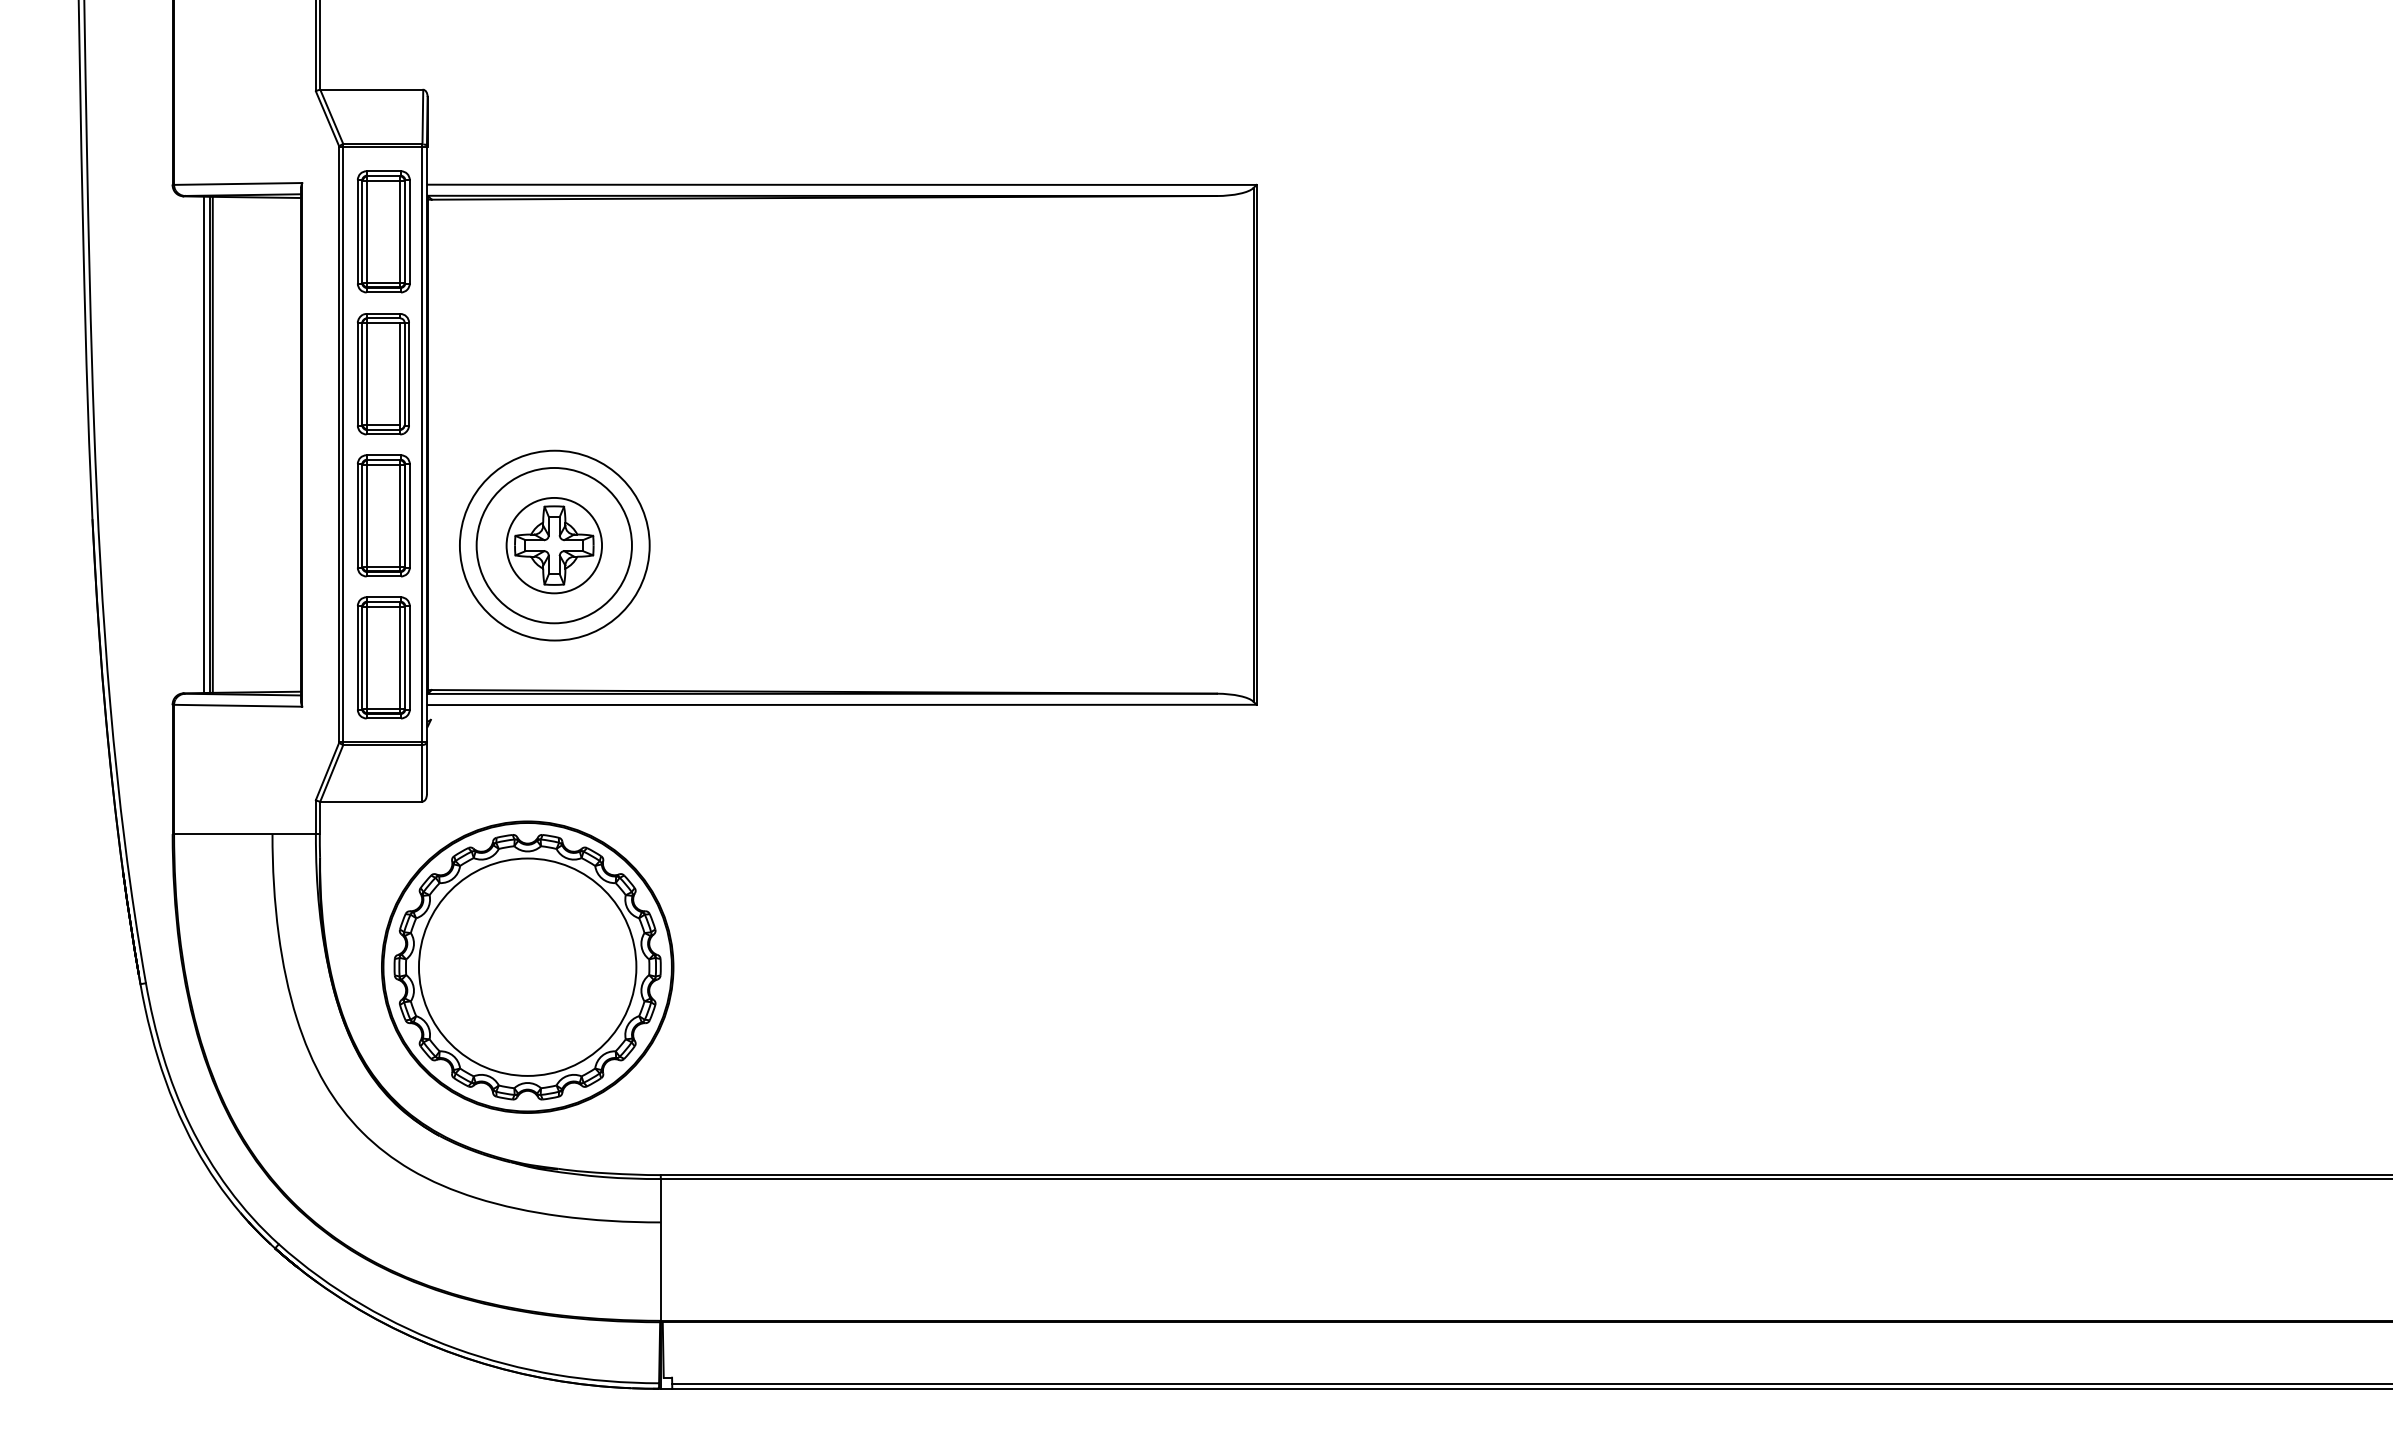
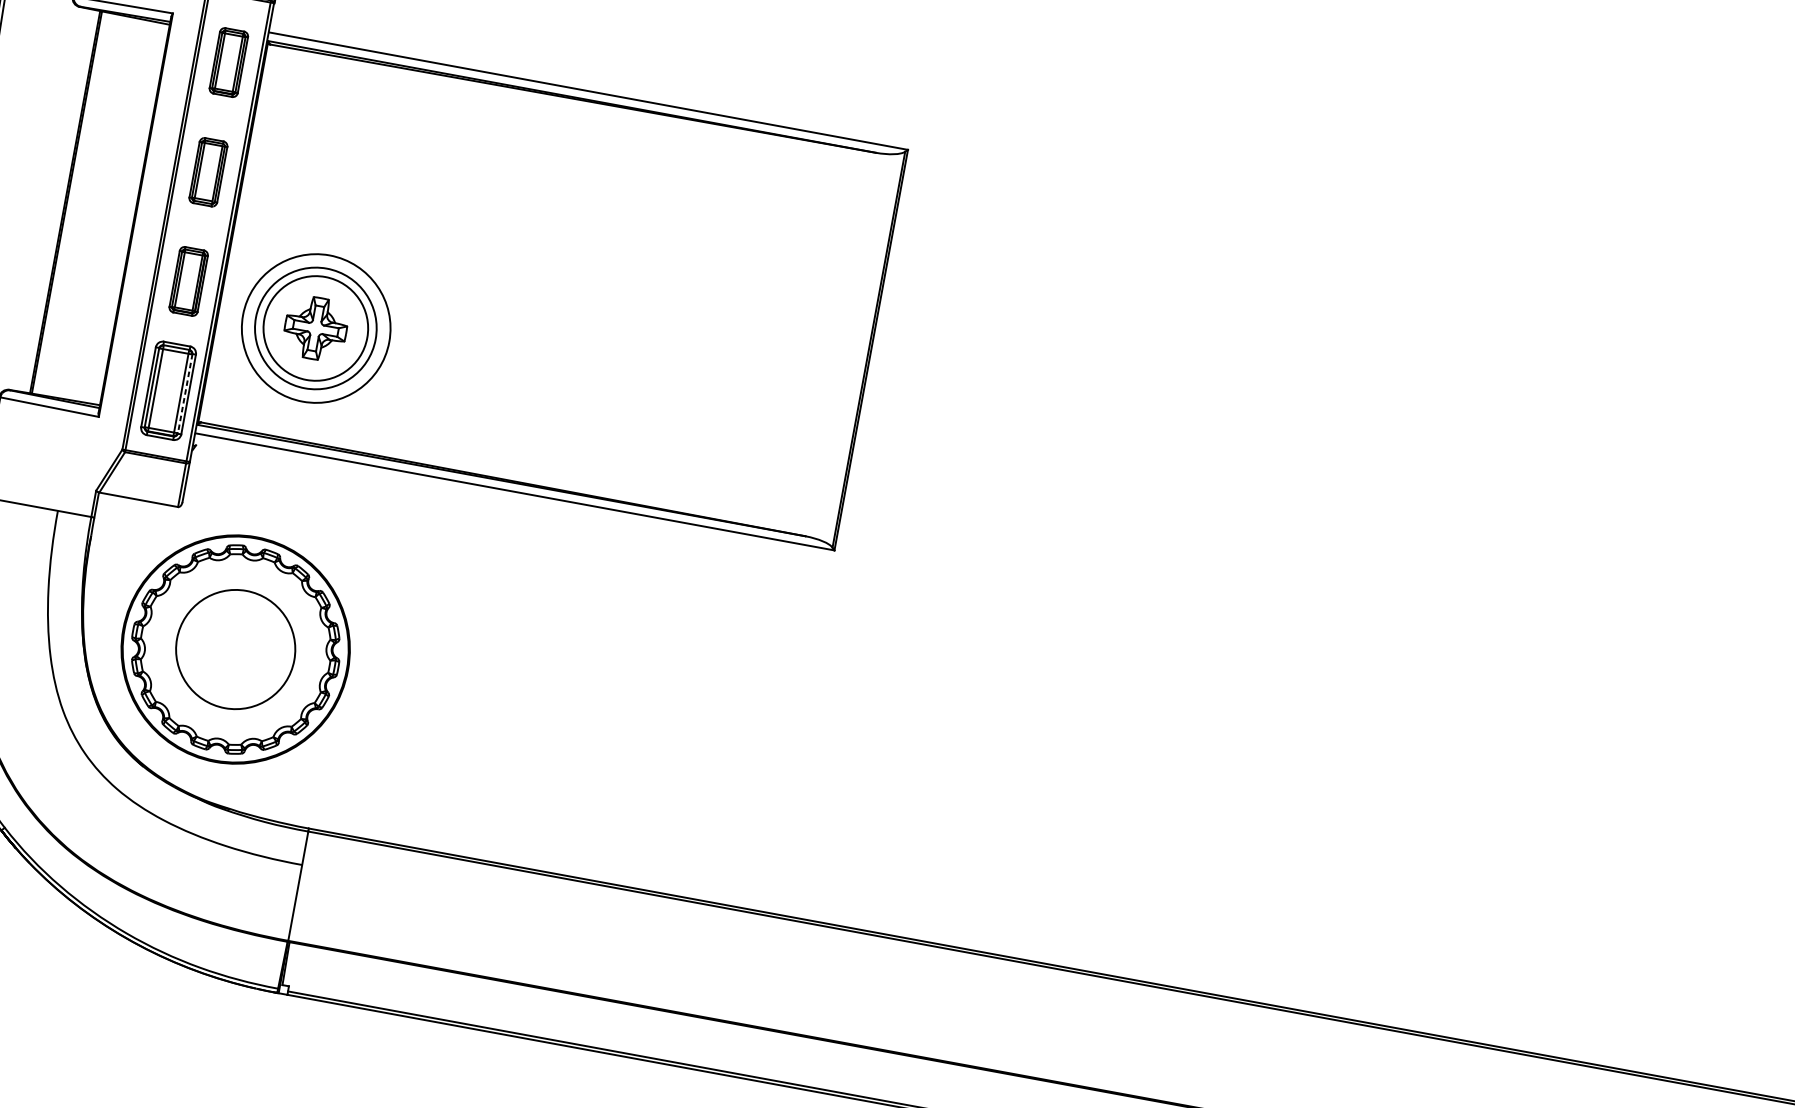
part: (383, 231) -> (228, 62), size x0.7
part: (383, 374) -> (208, 172), size x0.7
line: (203, 444) -> (59, 200), removed
part: (383, 515) -> (188, 281), size x0.7
circle: (554, 545) -> (316, 328), size x1.4
line: (405, 657) -> (185, 393), solid -> dashed
circle: (527, 966) -> (235, 648), size x0.7

